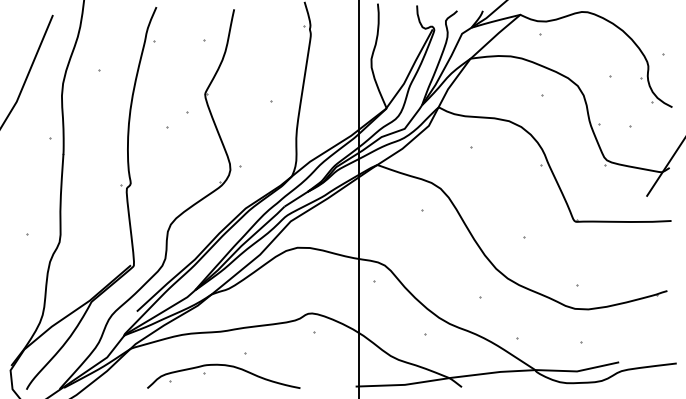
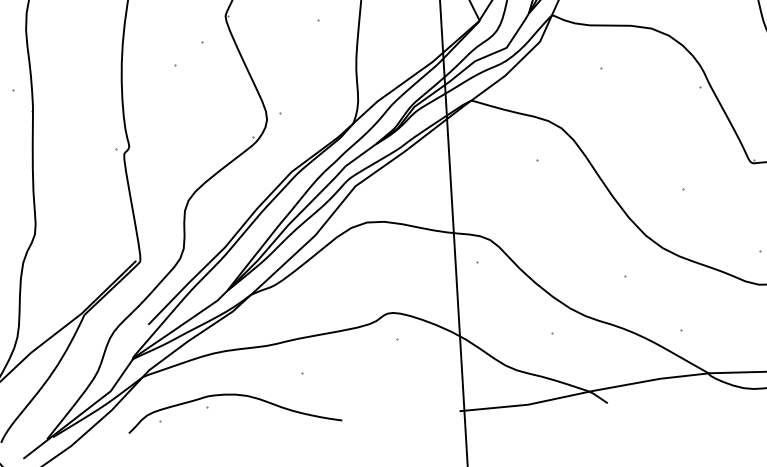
part: (225, 366) -> (236, 396), moved

